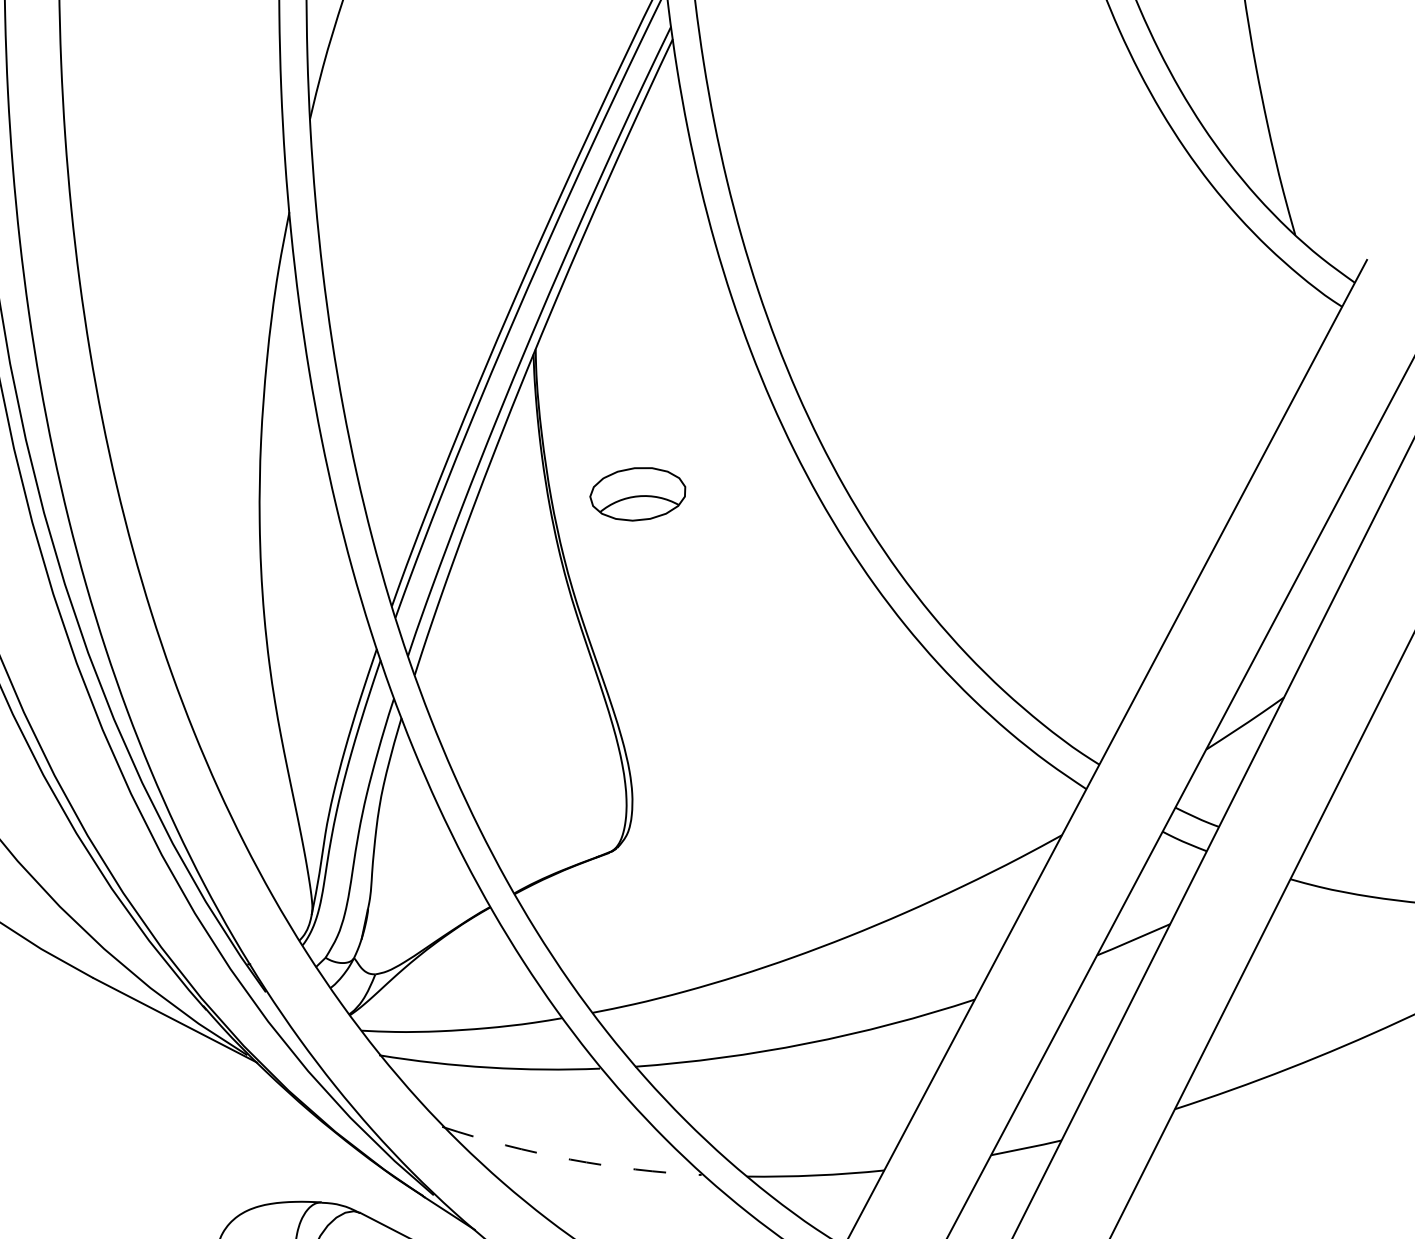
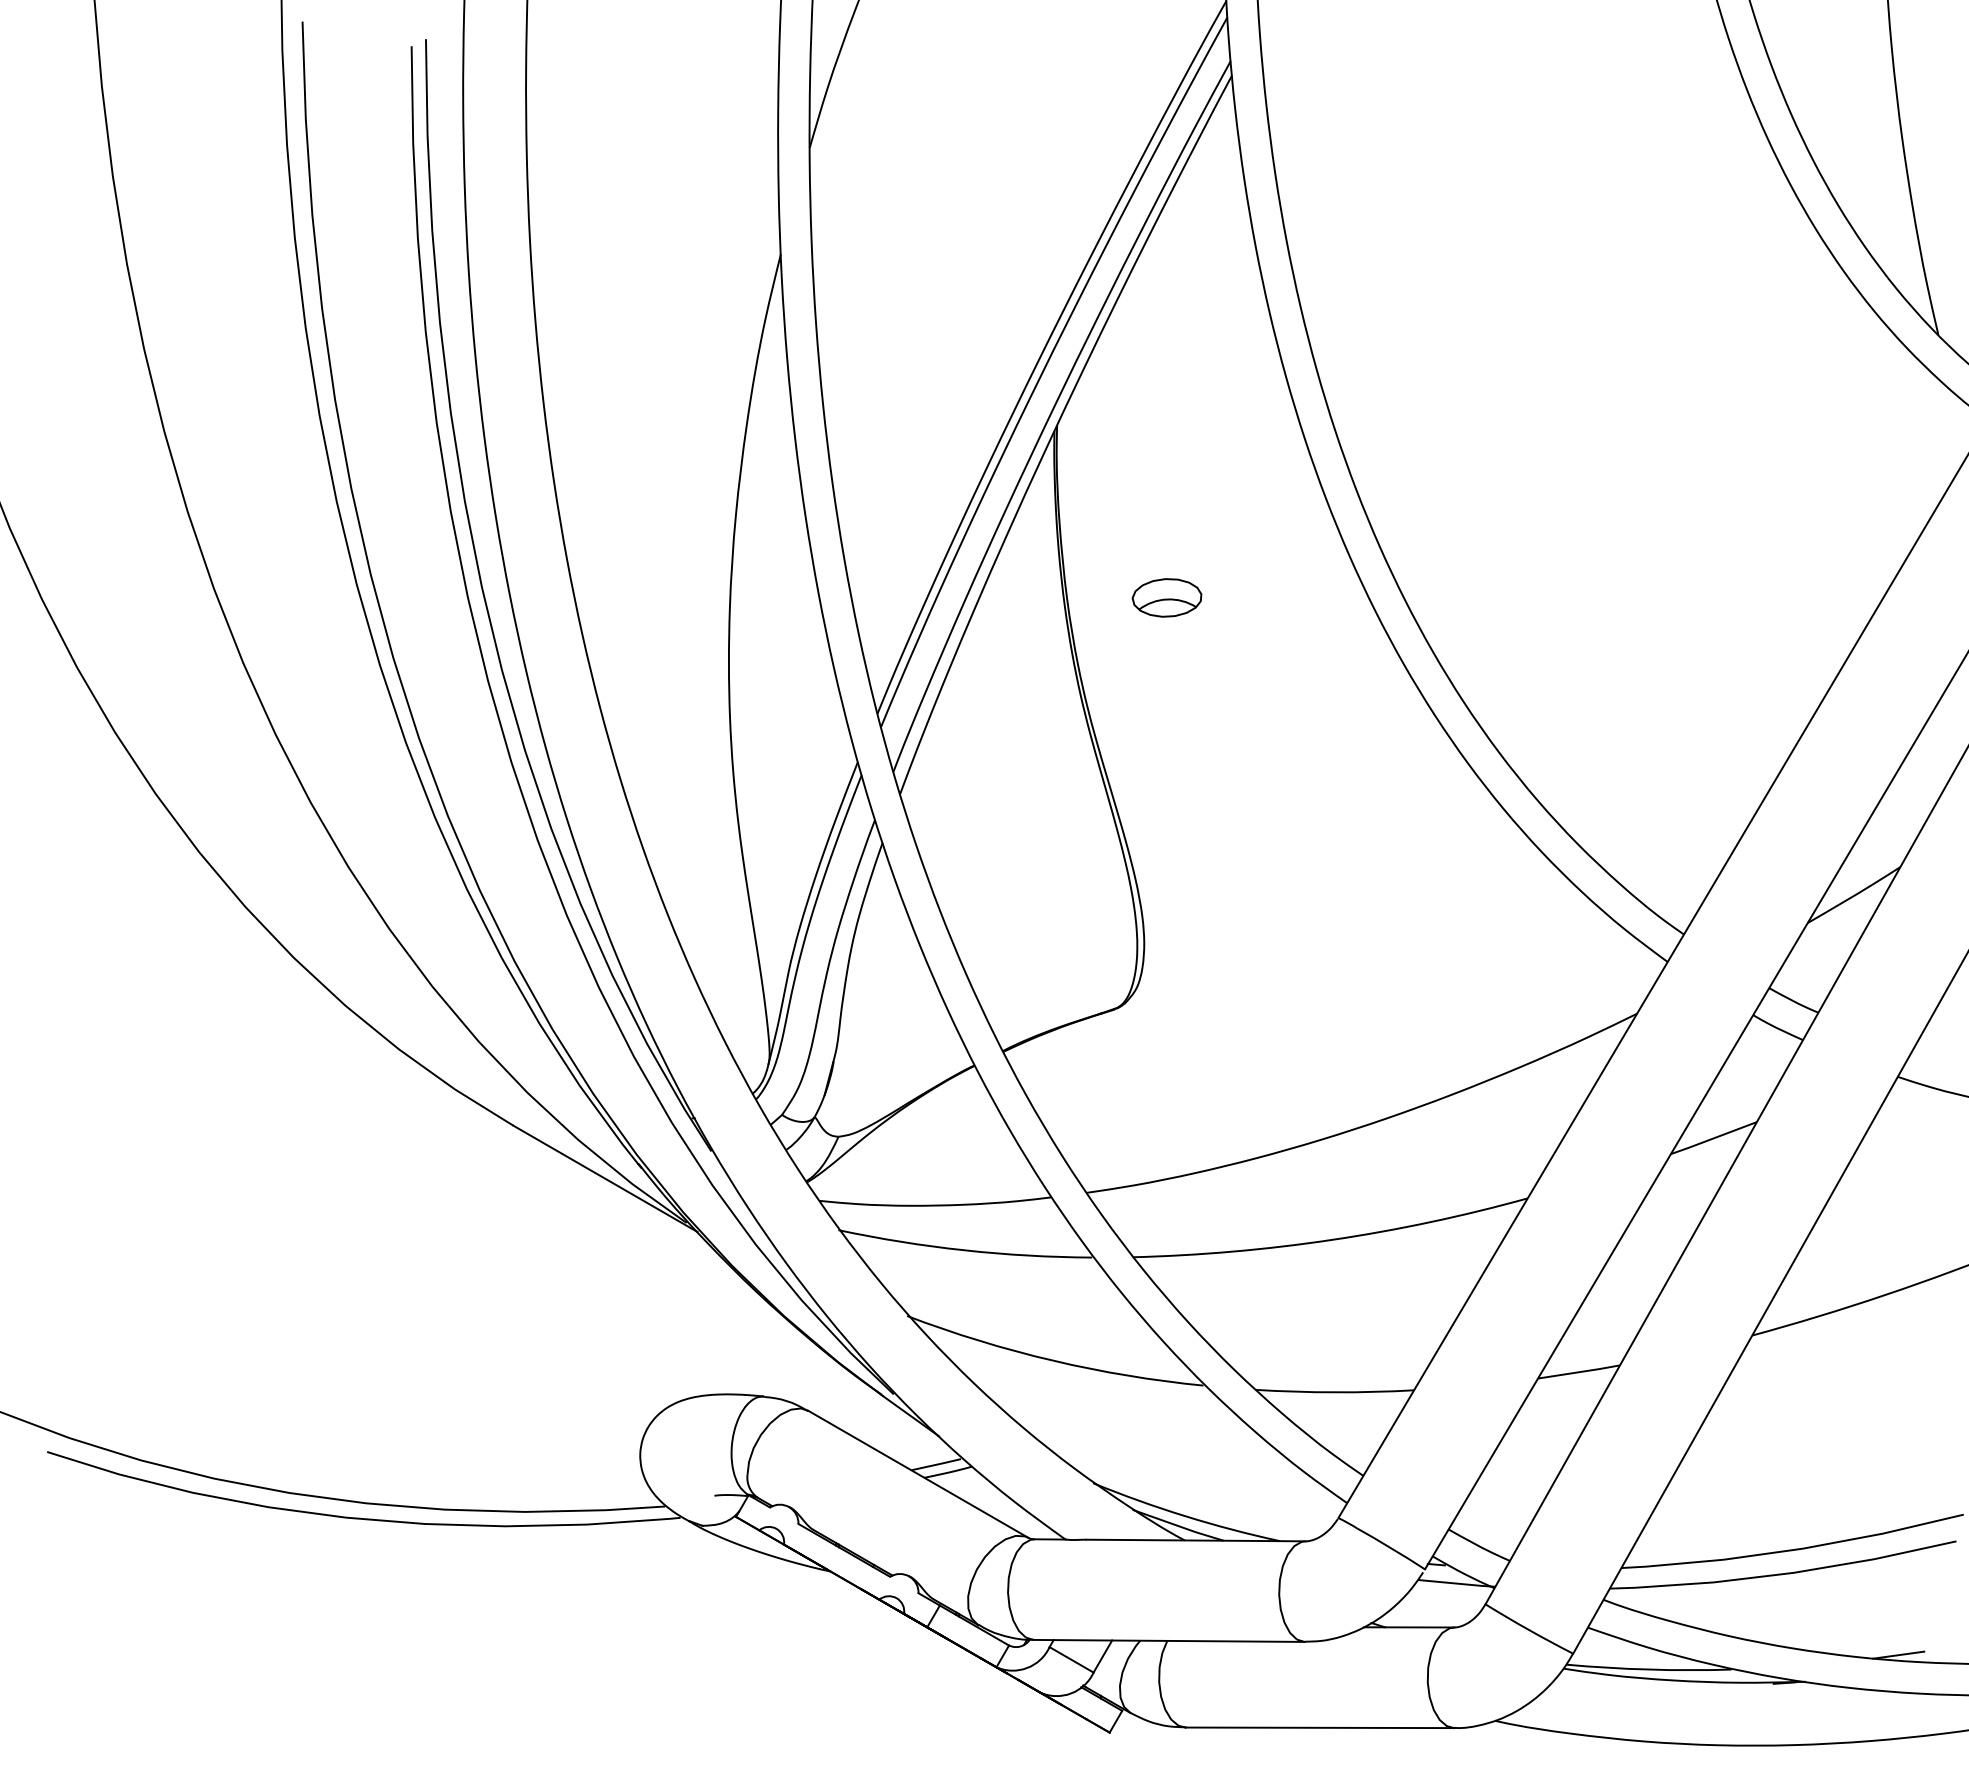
part: (637, 493) -> (1166, 597), size x0.62
arc: (570, 1159) -> (1053, 1360), dashed -> solid

